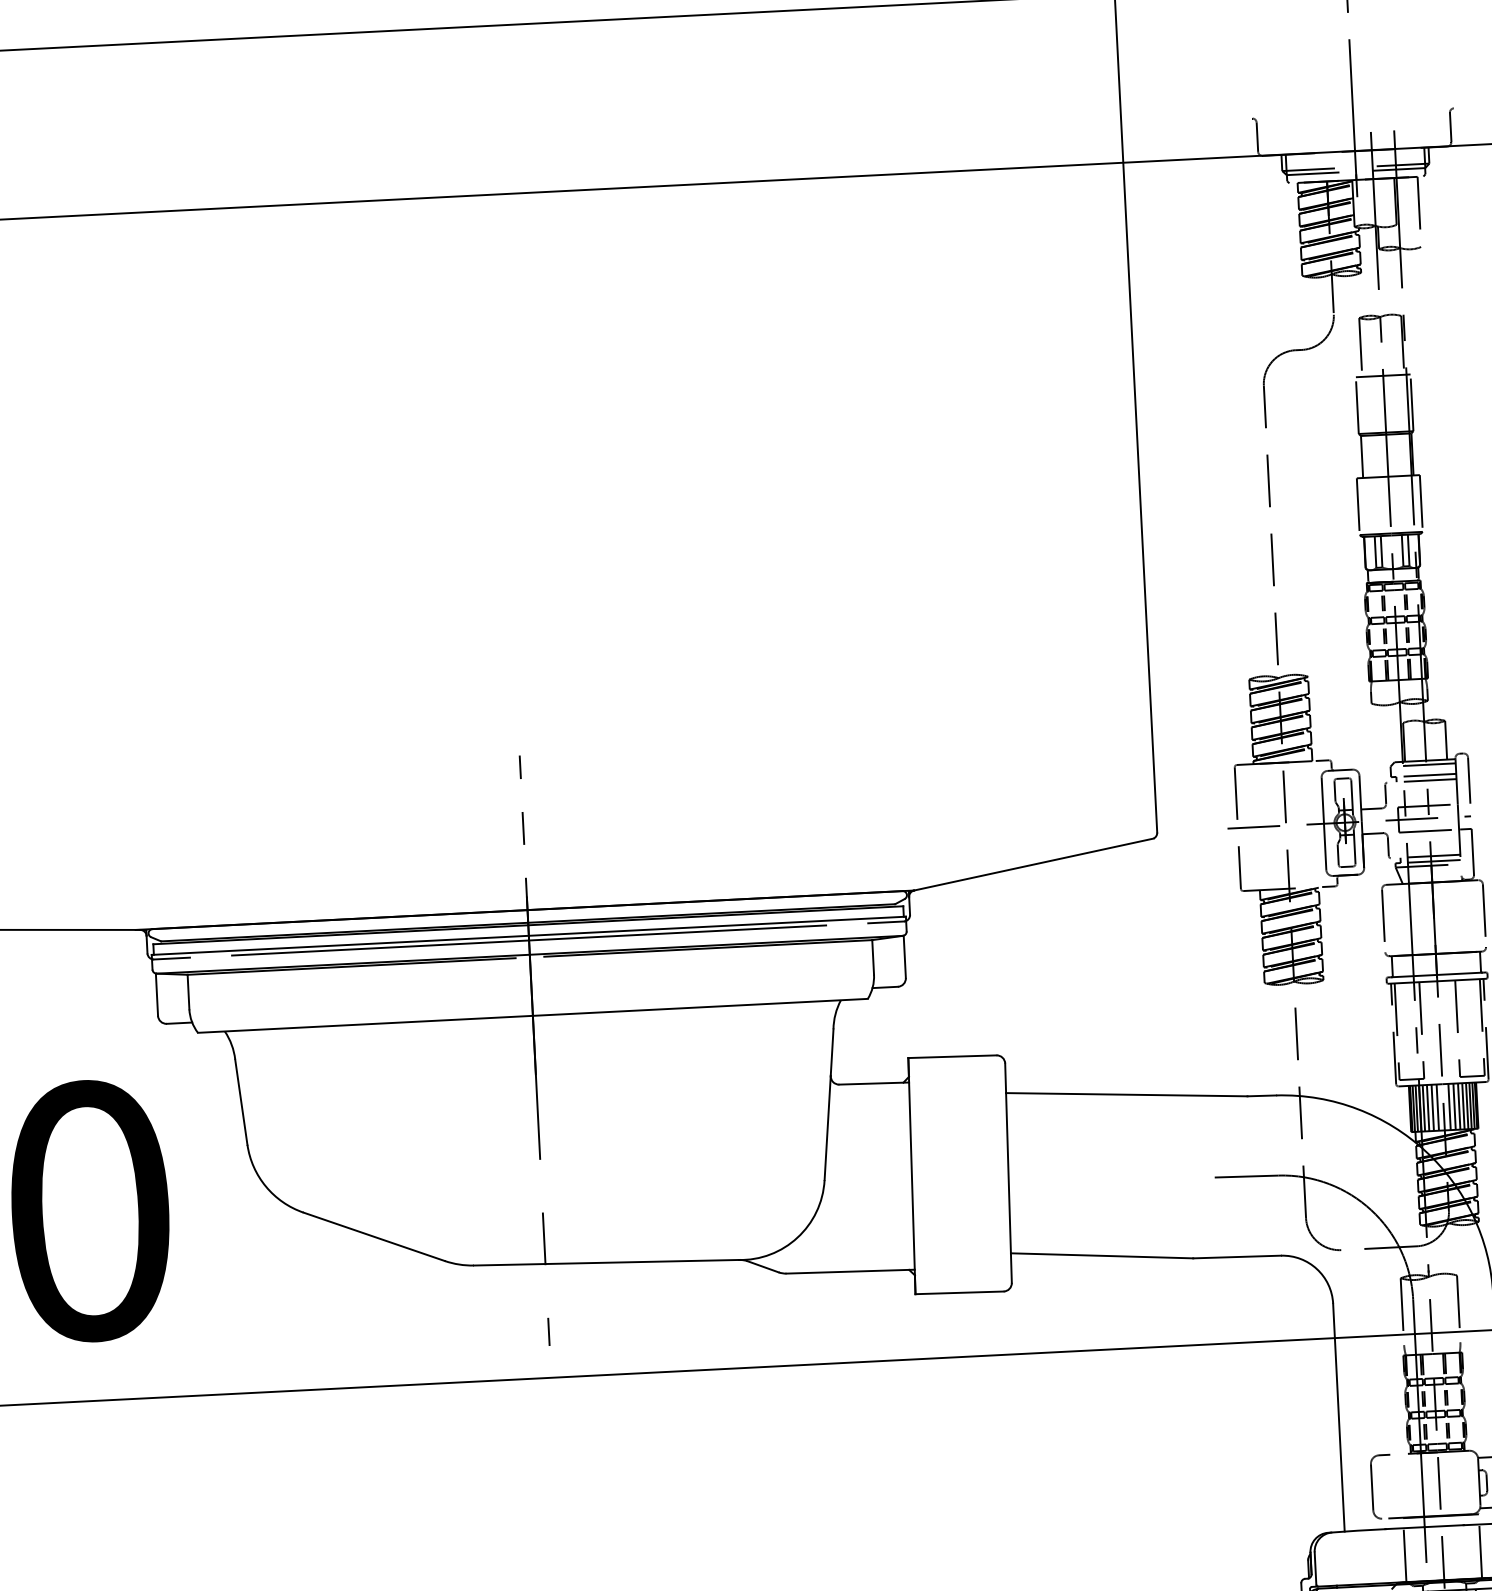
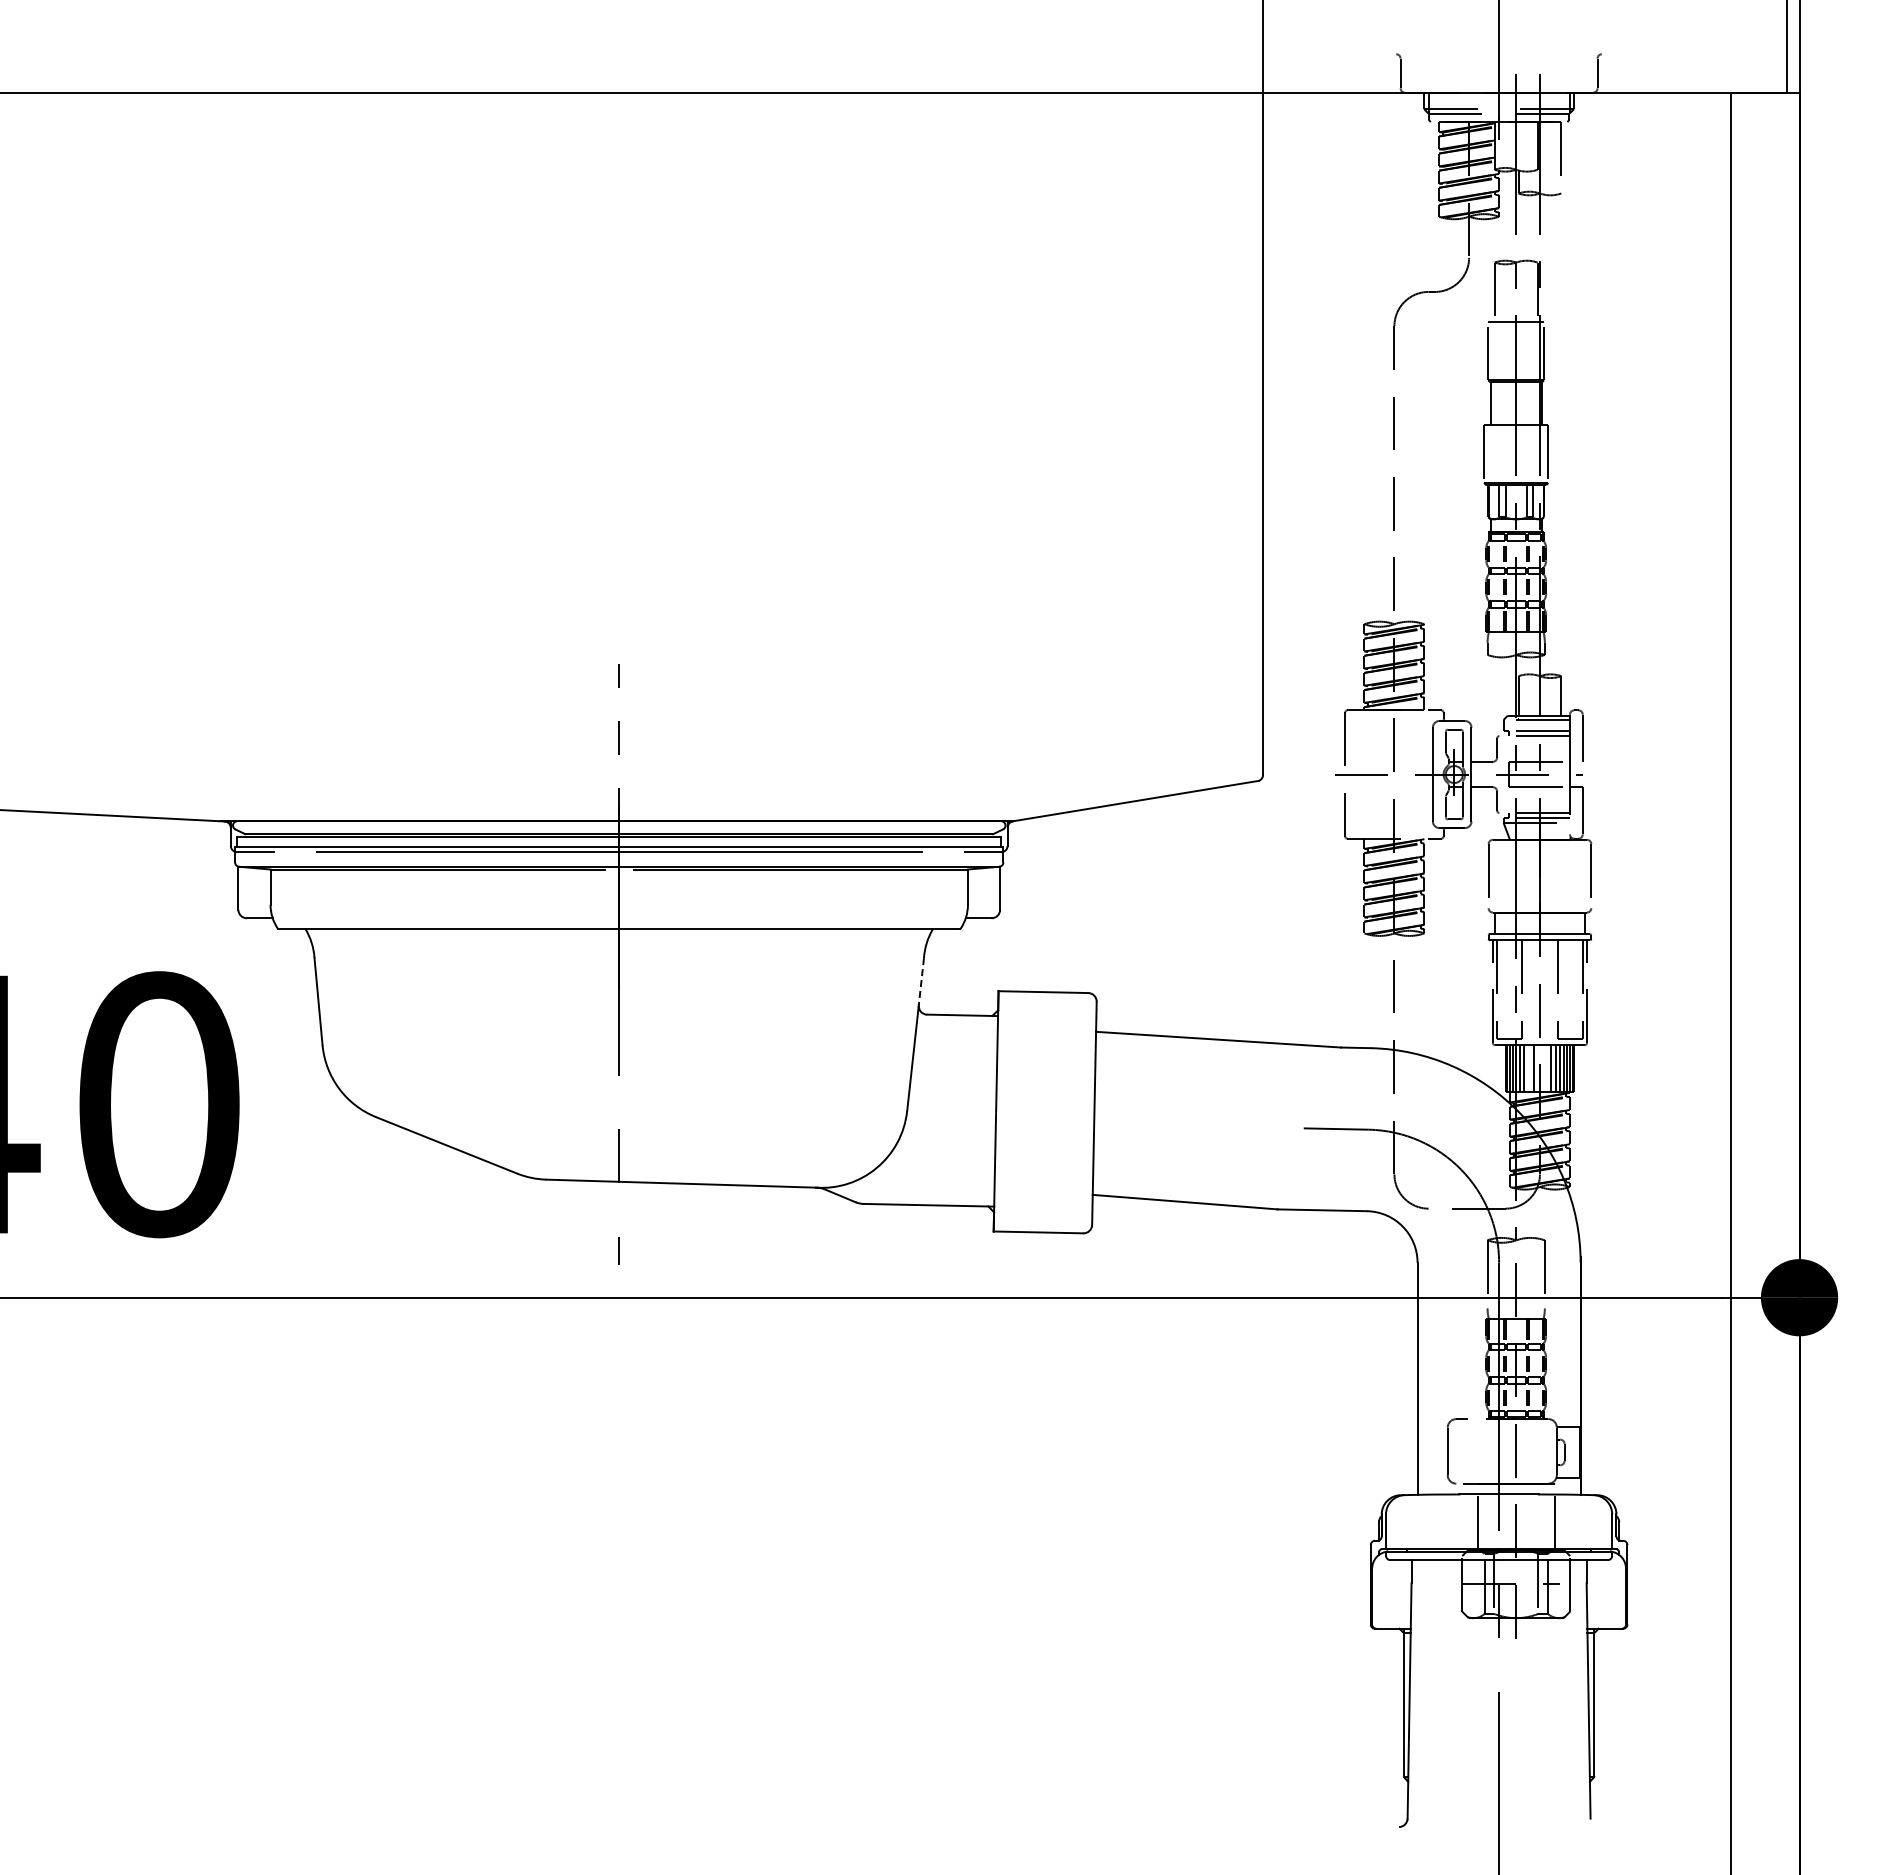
line: (832, 1052) -> (921, 981), solid -> dashed
line: (1449, 1106) -> (1545, 1068), removed
line: (1432, 1107) -> (1528, 1068), removed

